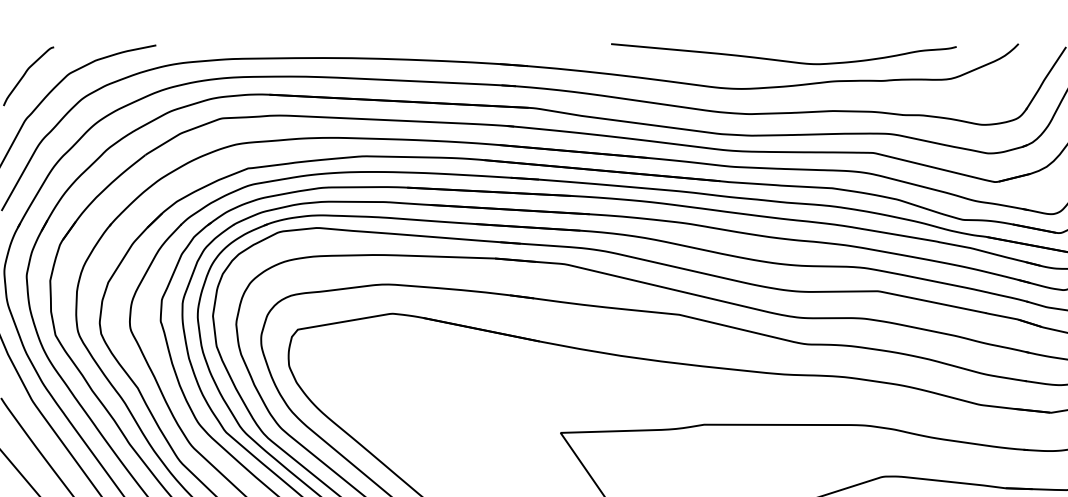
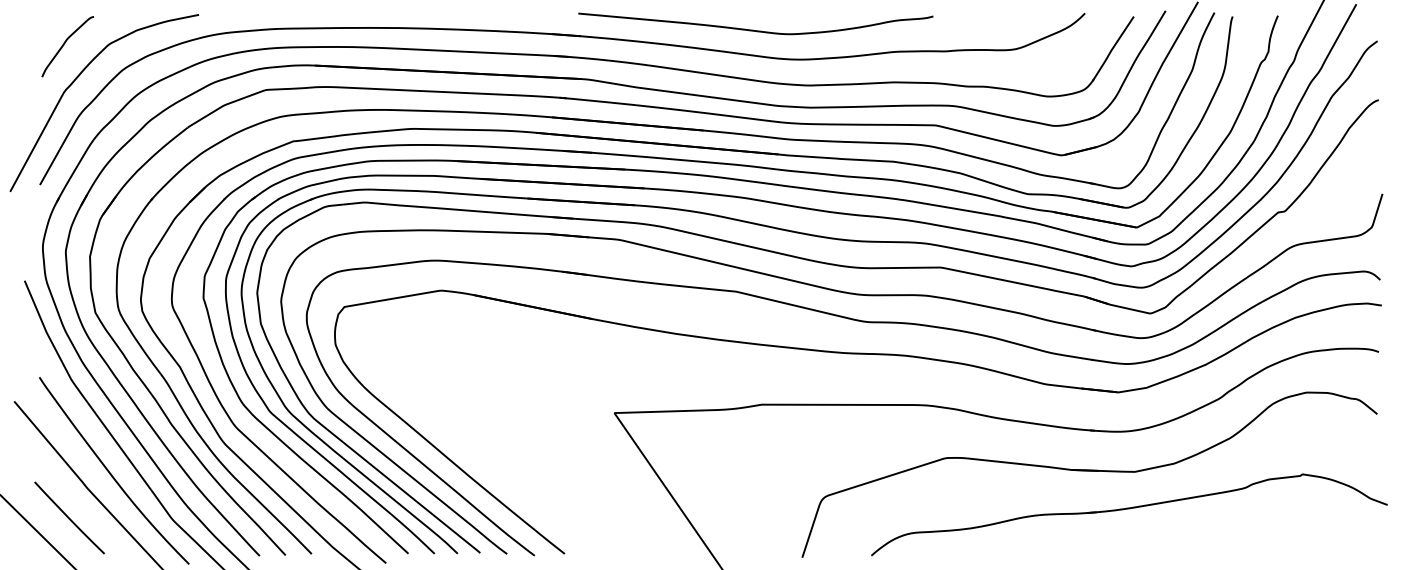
curve: (781, 59) -> (753, 29), moved

